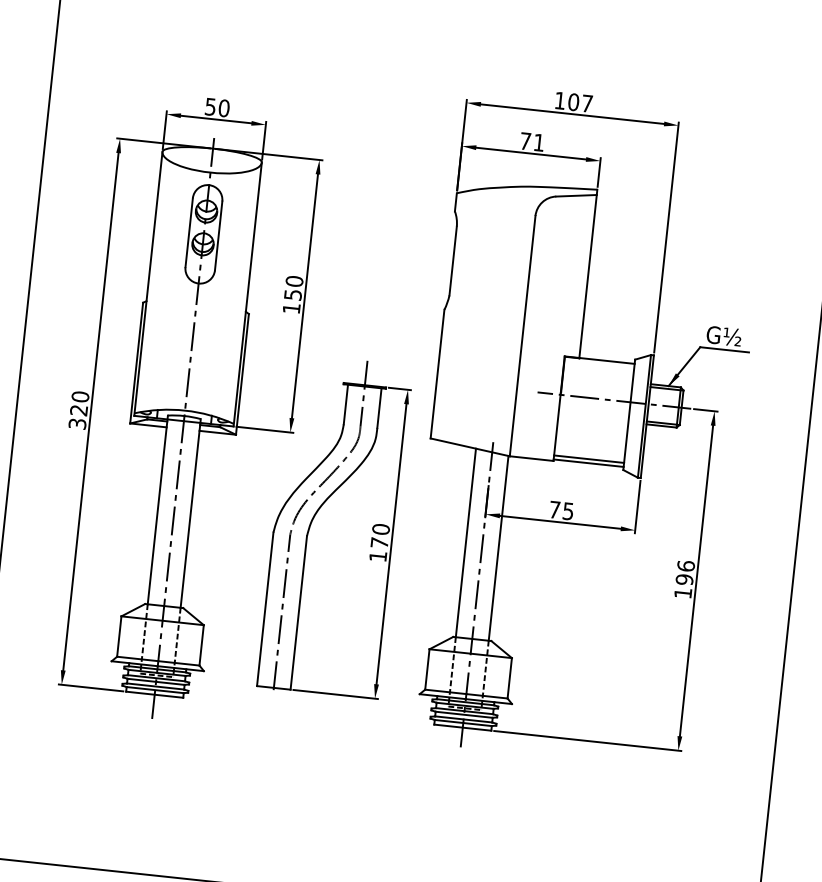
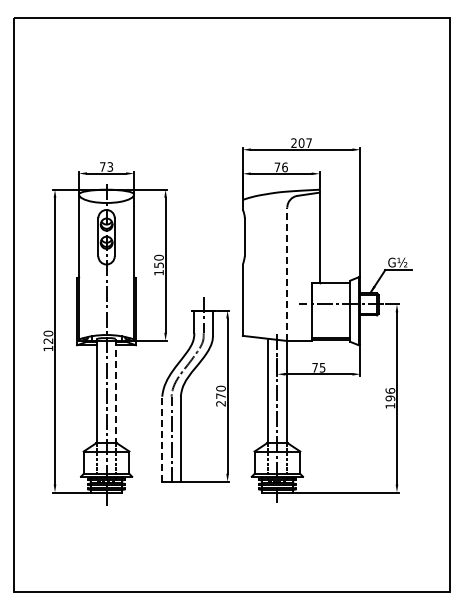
text: (559, 99) -> (293, 142), 107 -> 207
text: (217, 106) -> (106, 166), 50 -> 73
text: (538, 142) -> (284, 167), 71 -> 76
line: (522, 336) -> (287, 274), solid -> dashed
text: (77, 423) -> (48, 348), 320 -> 120
line: (190, 514) -> (115, 391), solid -> dashed
text: (377, 556) -> (220, 403), 170 -> 270
line: (265, 609) -> (162, 439), solid -> dashed

